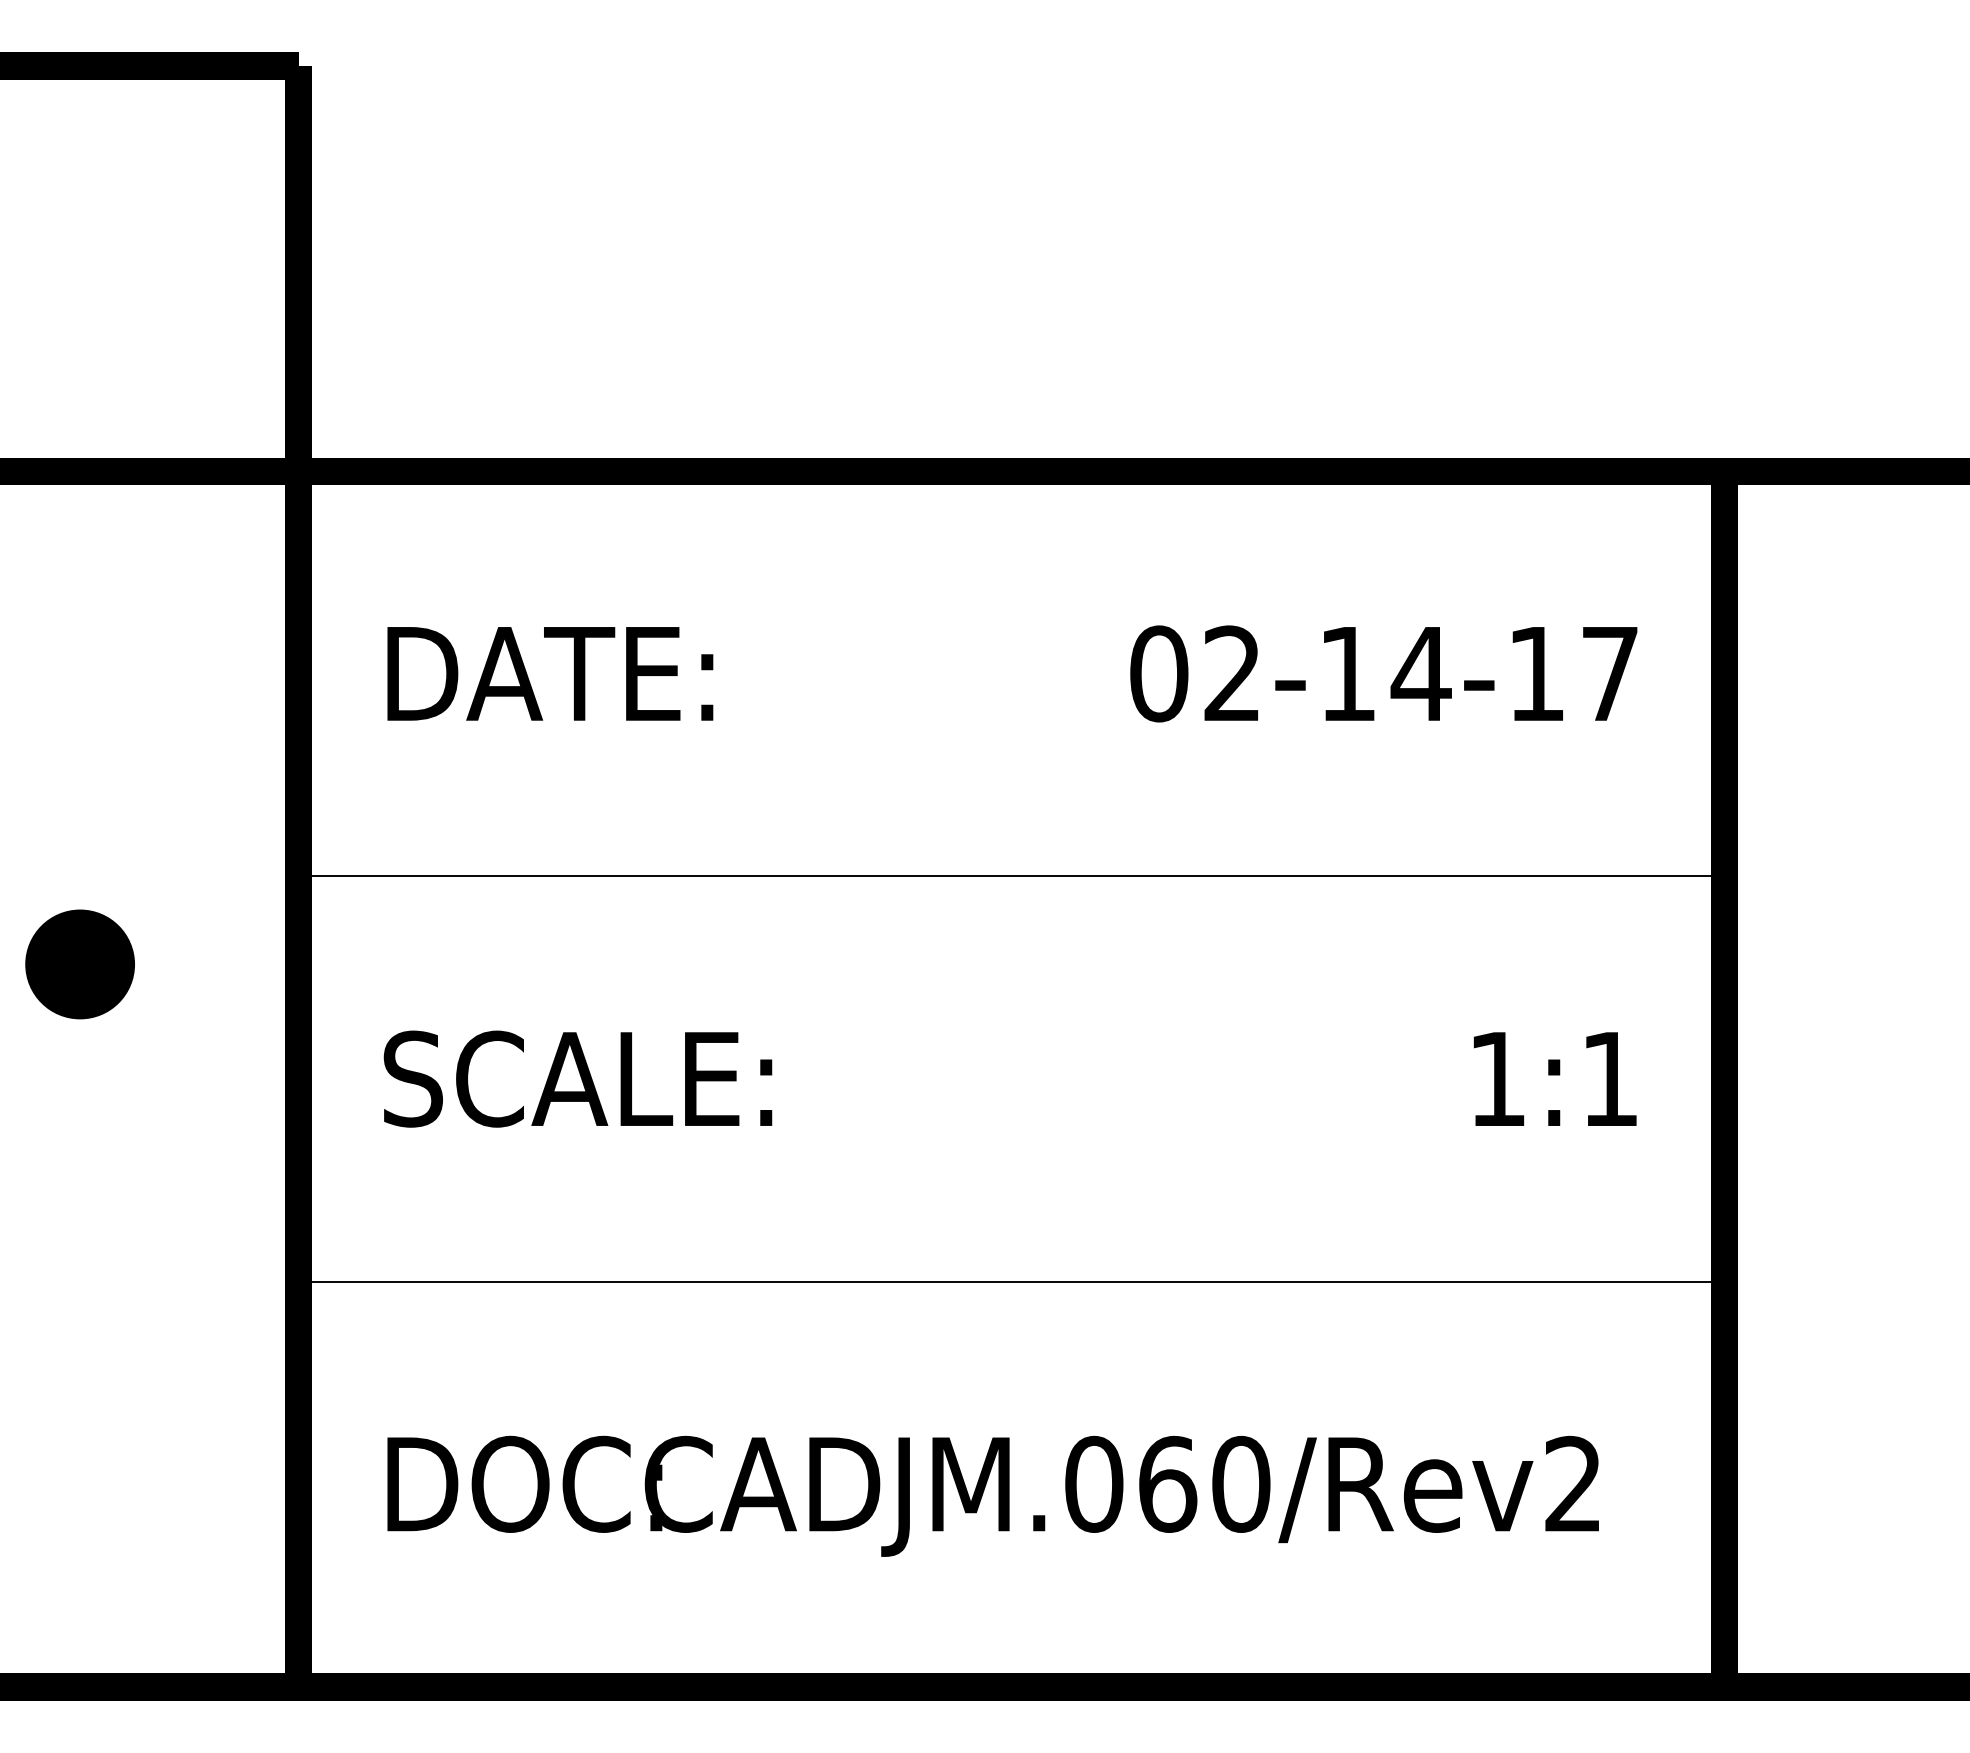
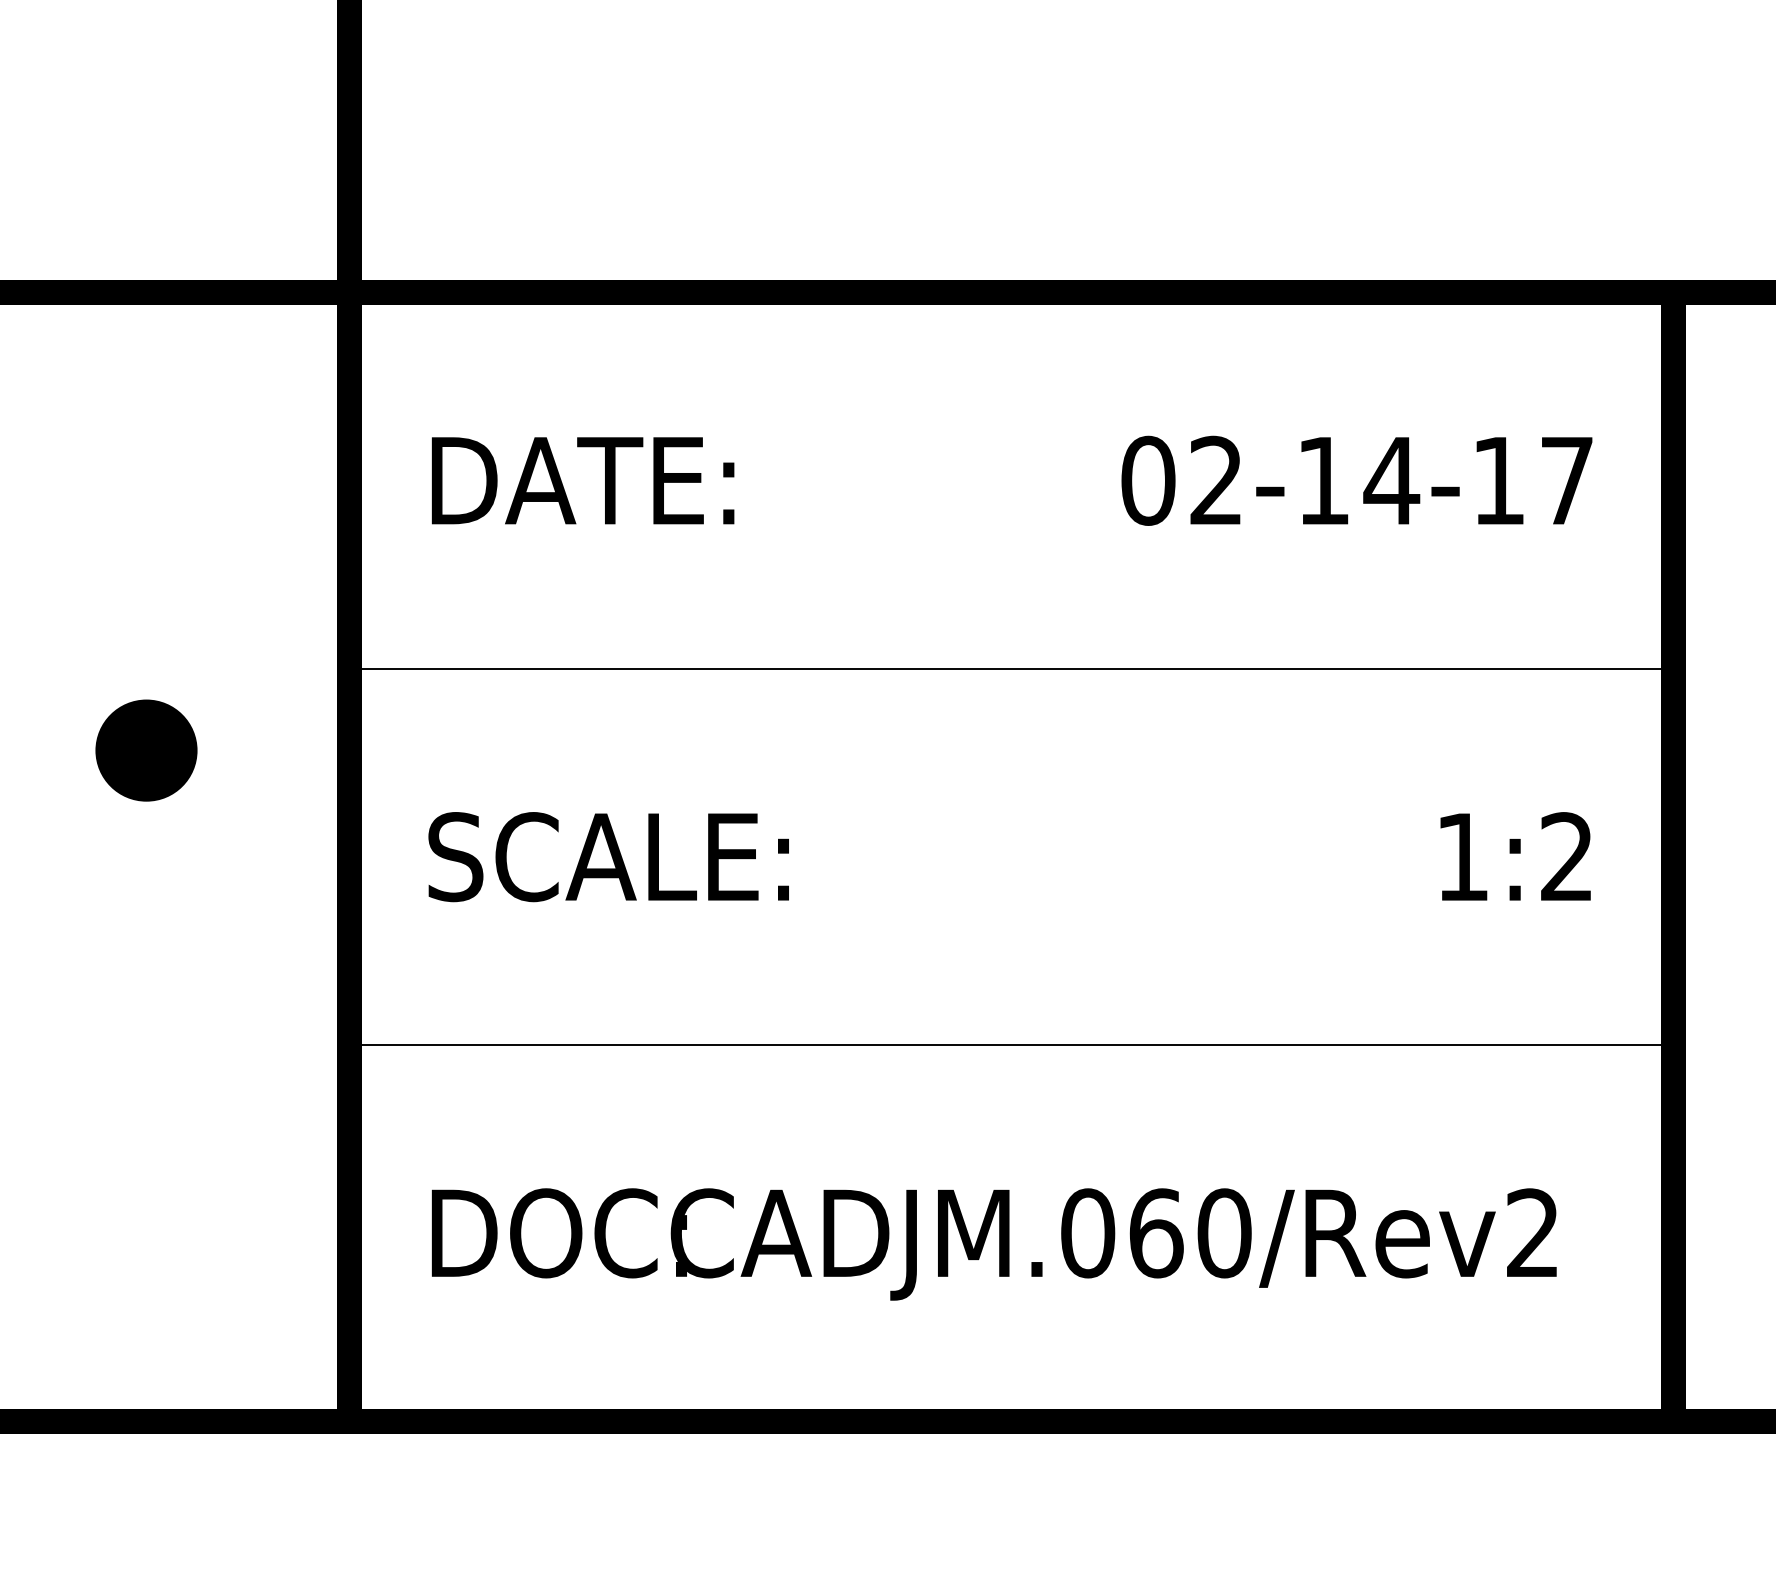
text: (1609, 1077) -> (1566, 855), 1:1 -> 1:2

